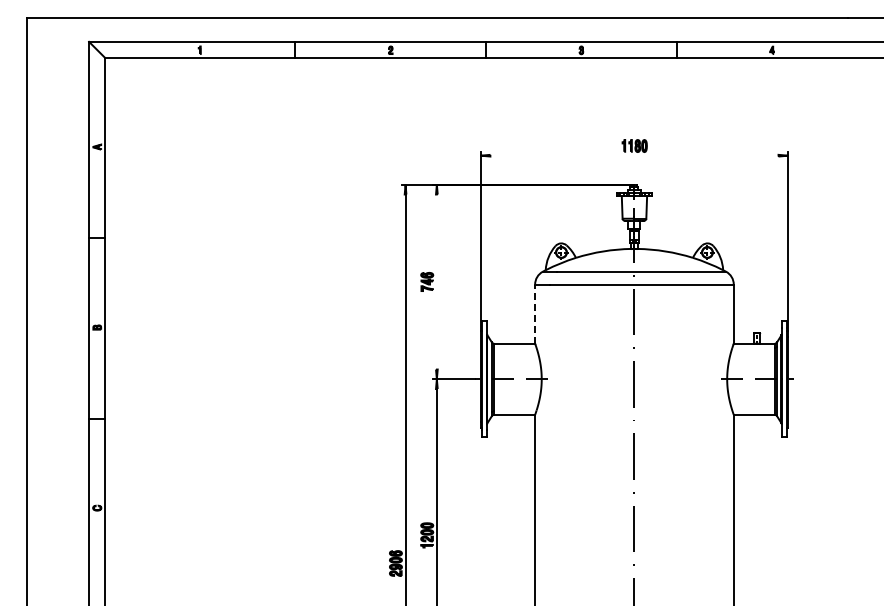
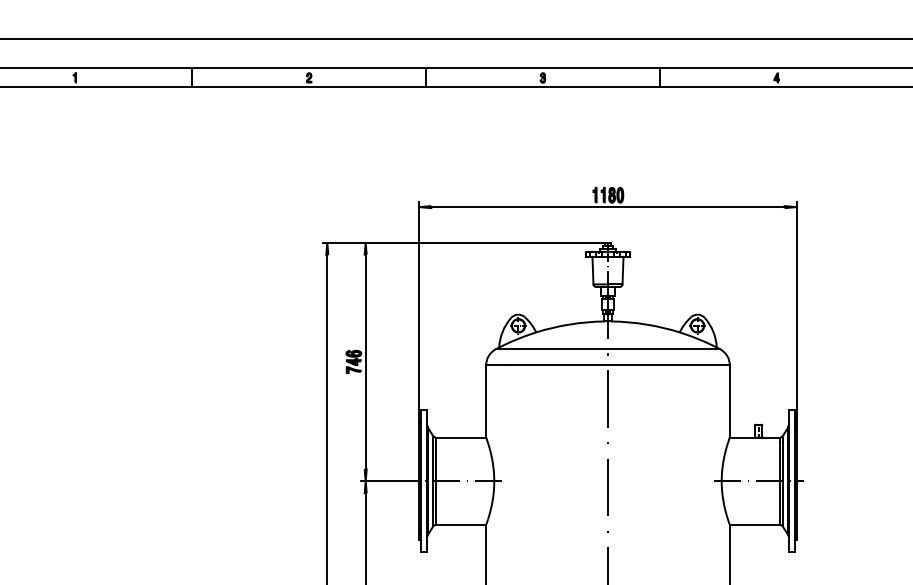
line: (634, 155) -> (608, 206), added
line: (436, 281) -> (365, 361), added
line: (535, 314) -> (486, 401), dashed -> solid

